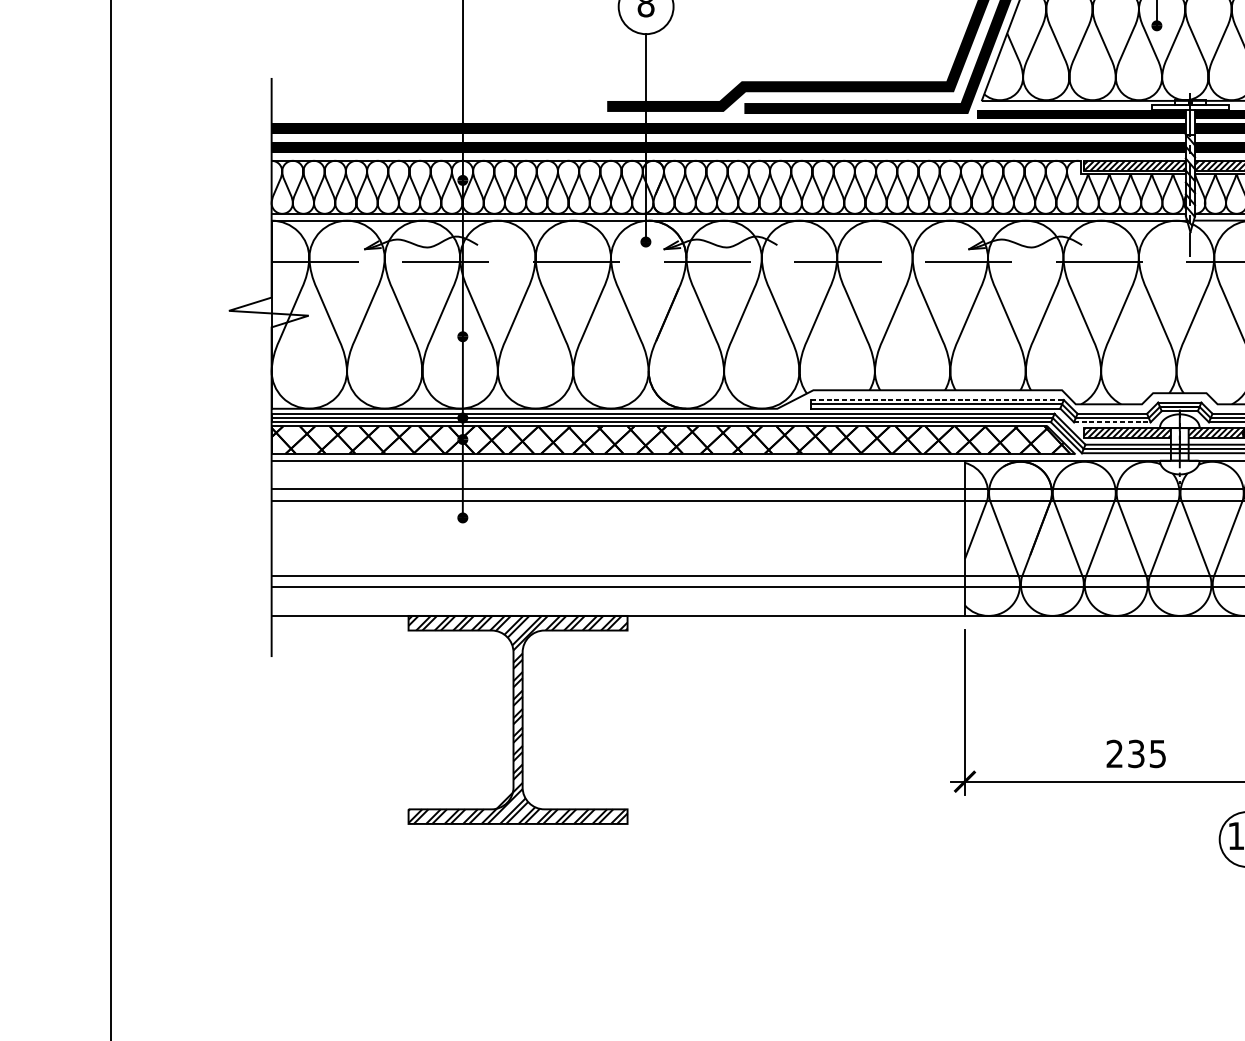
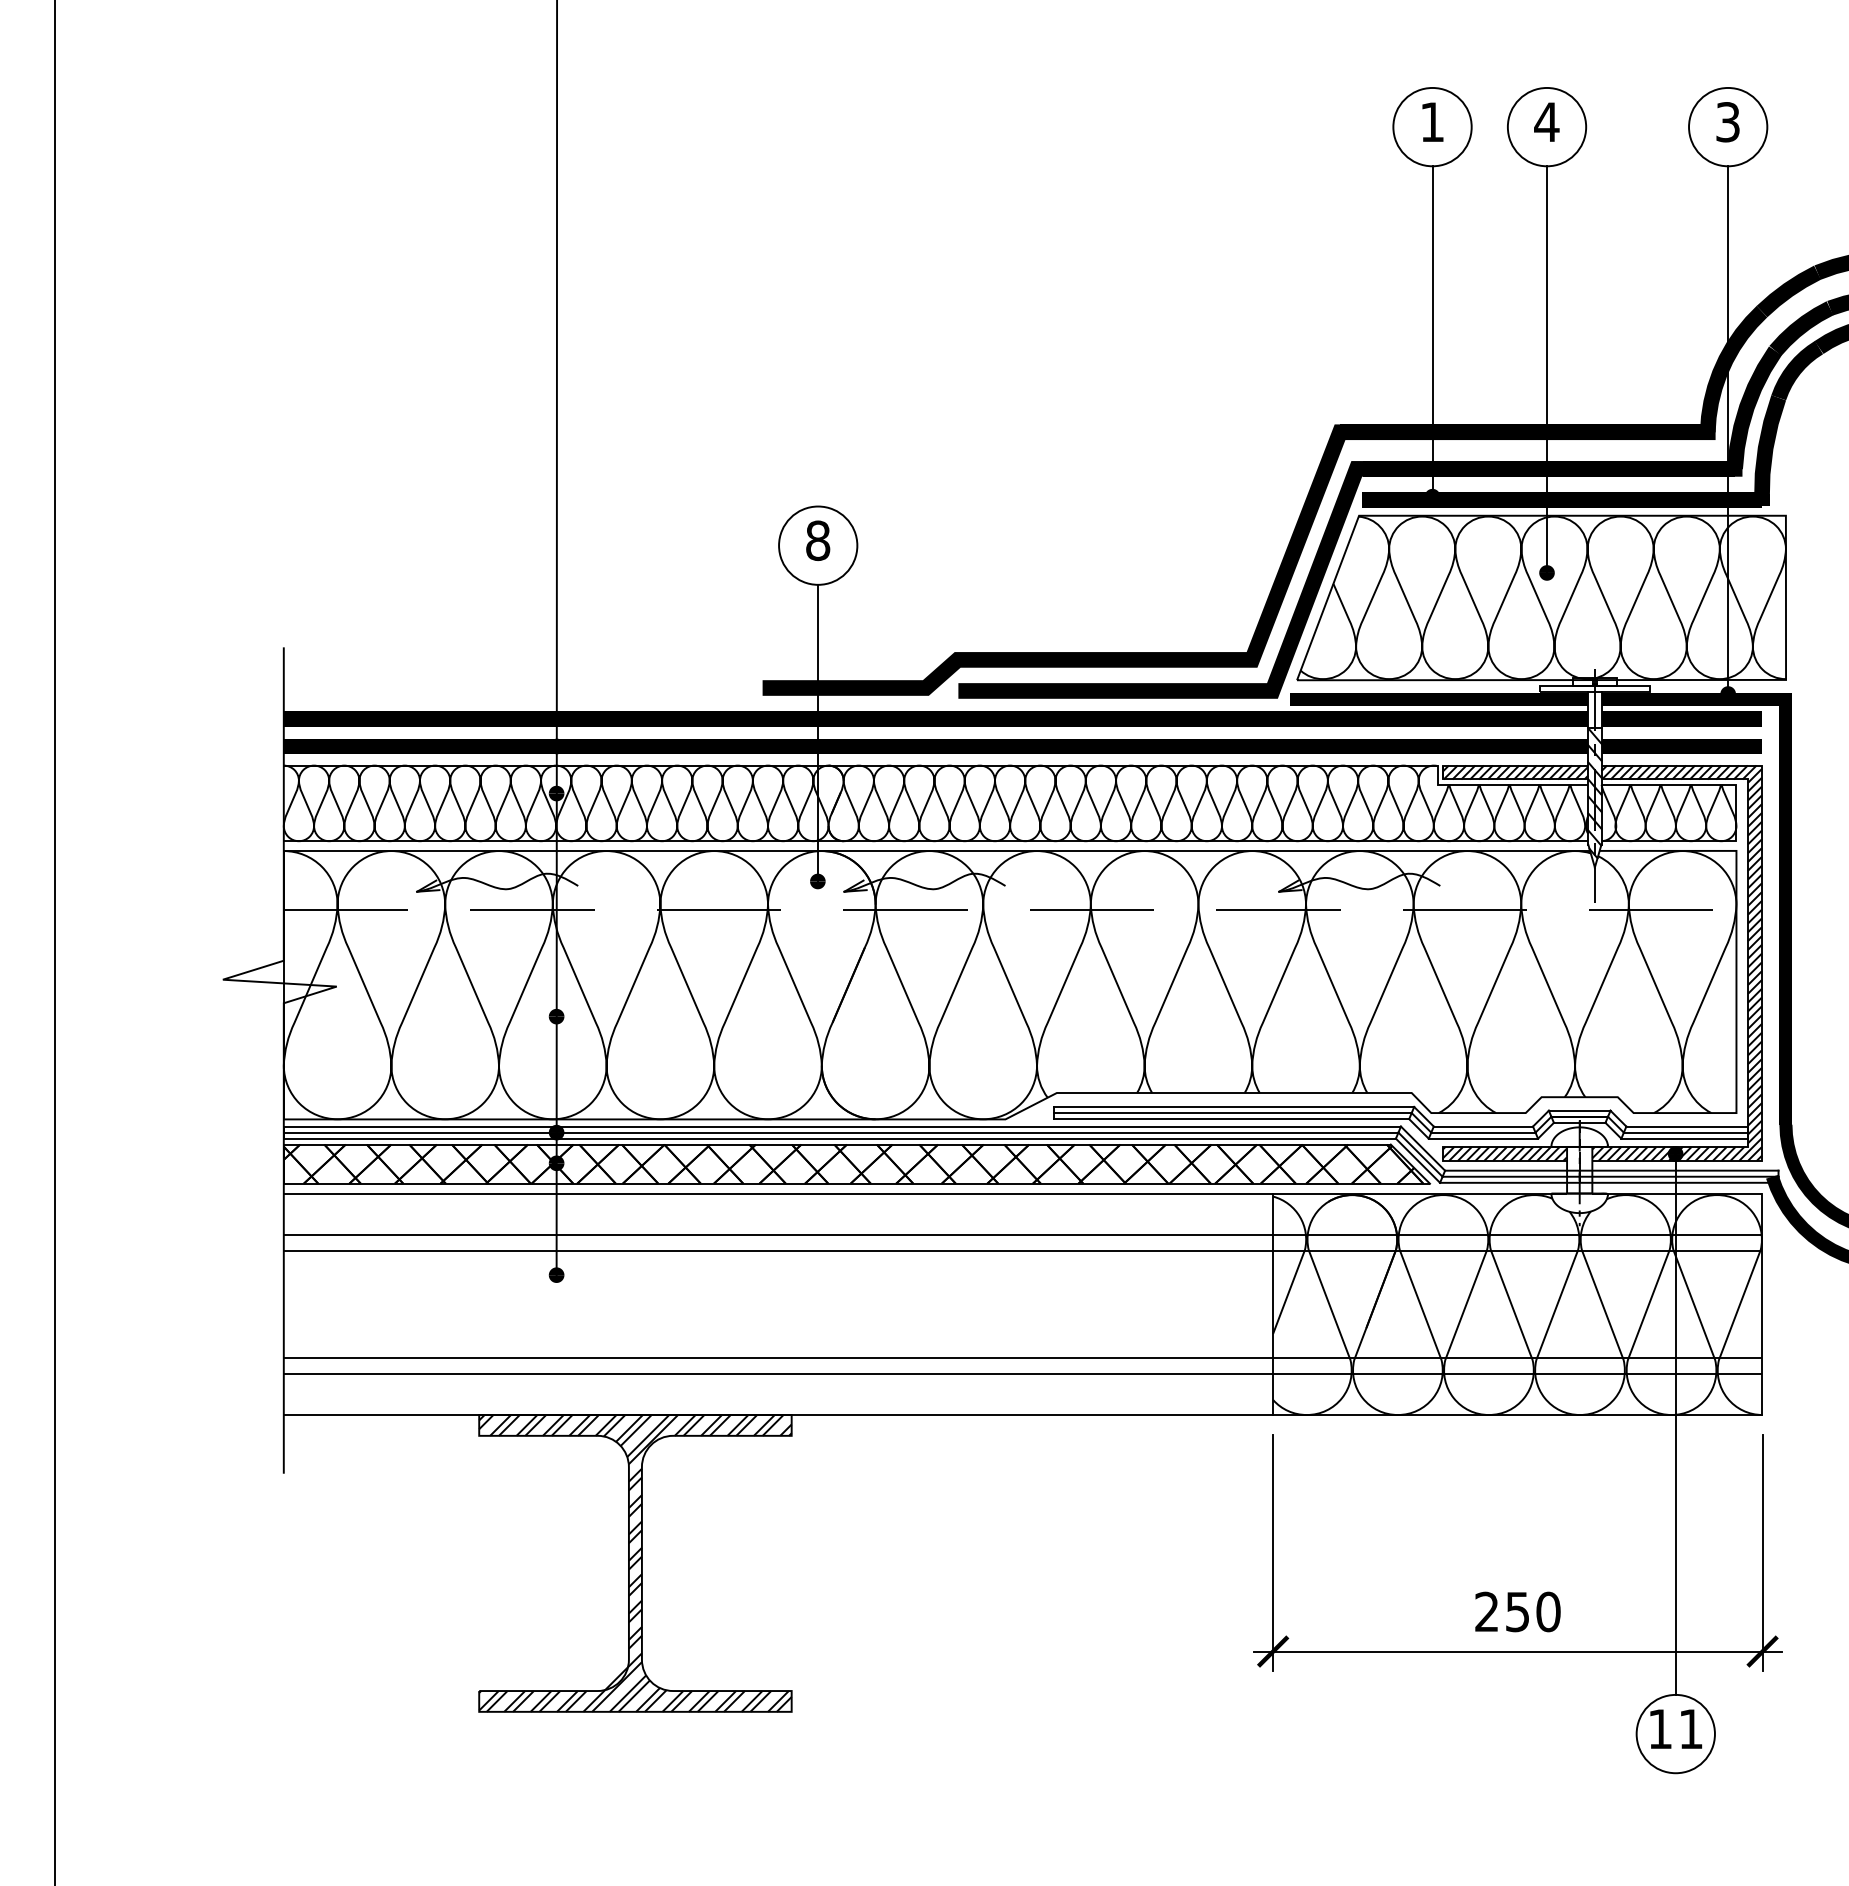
line: (937, 399) -> (1234, 1106), dashed -> solid
line: (1112, 422) -> (1483, 1138), dashed -> solid
text: (1147, 753) -> (1533, 1611), 235 -> 250

